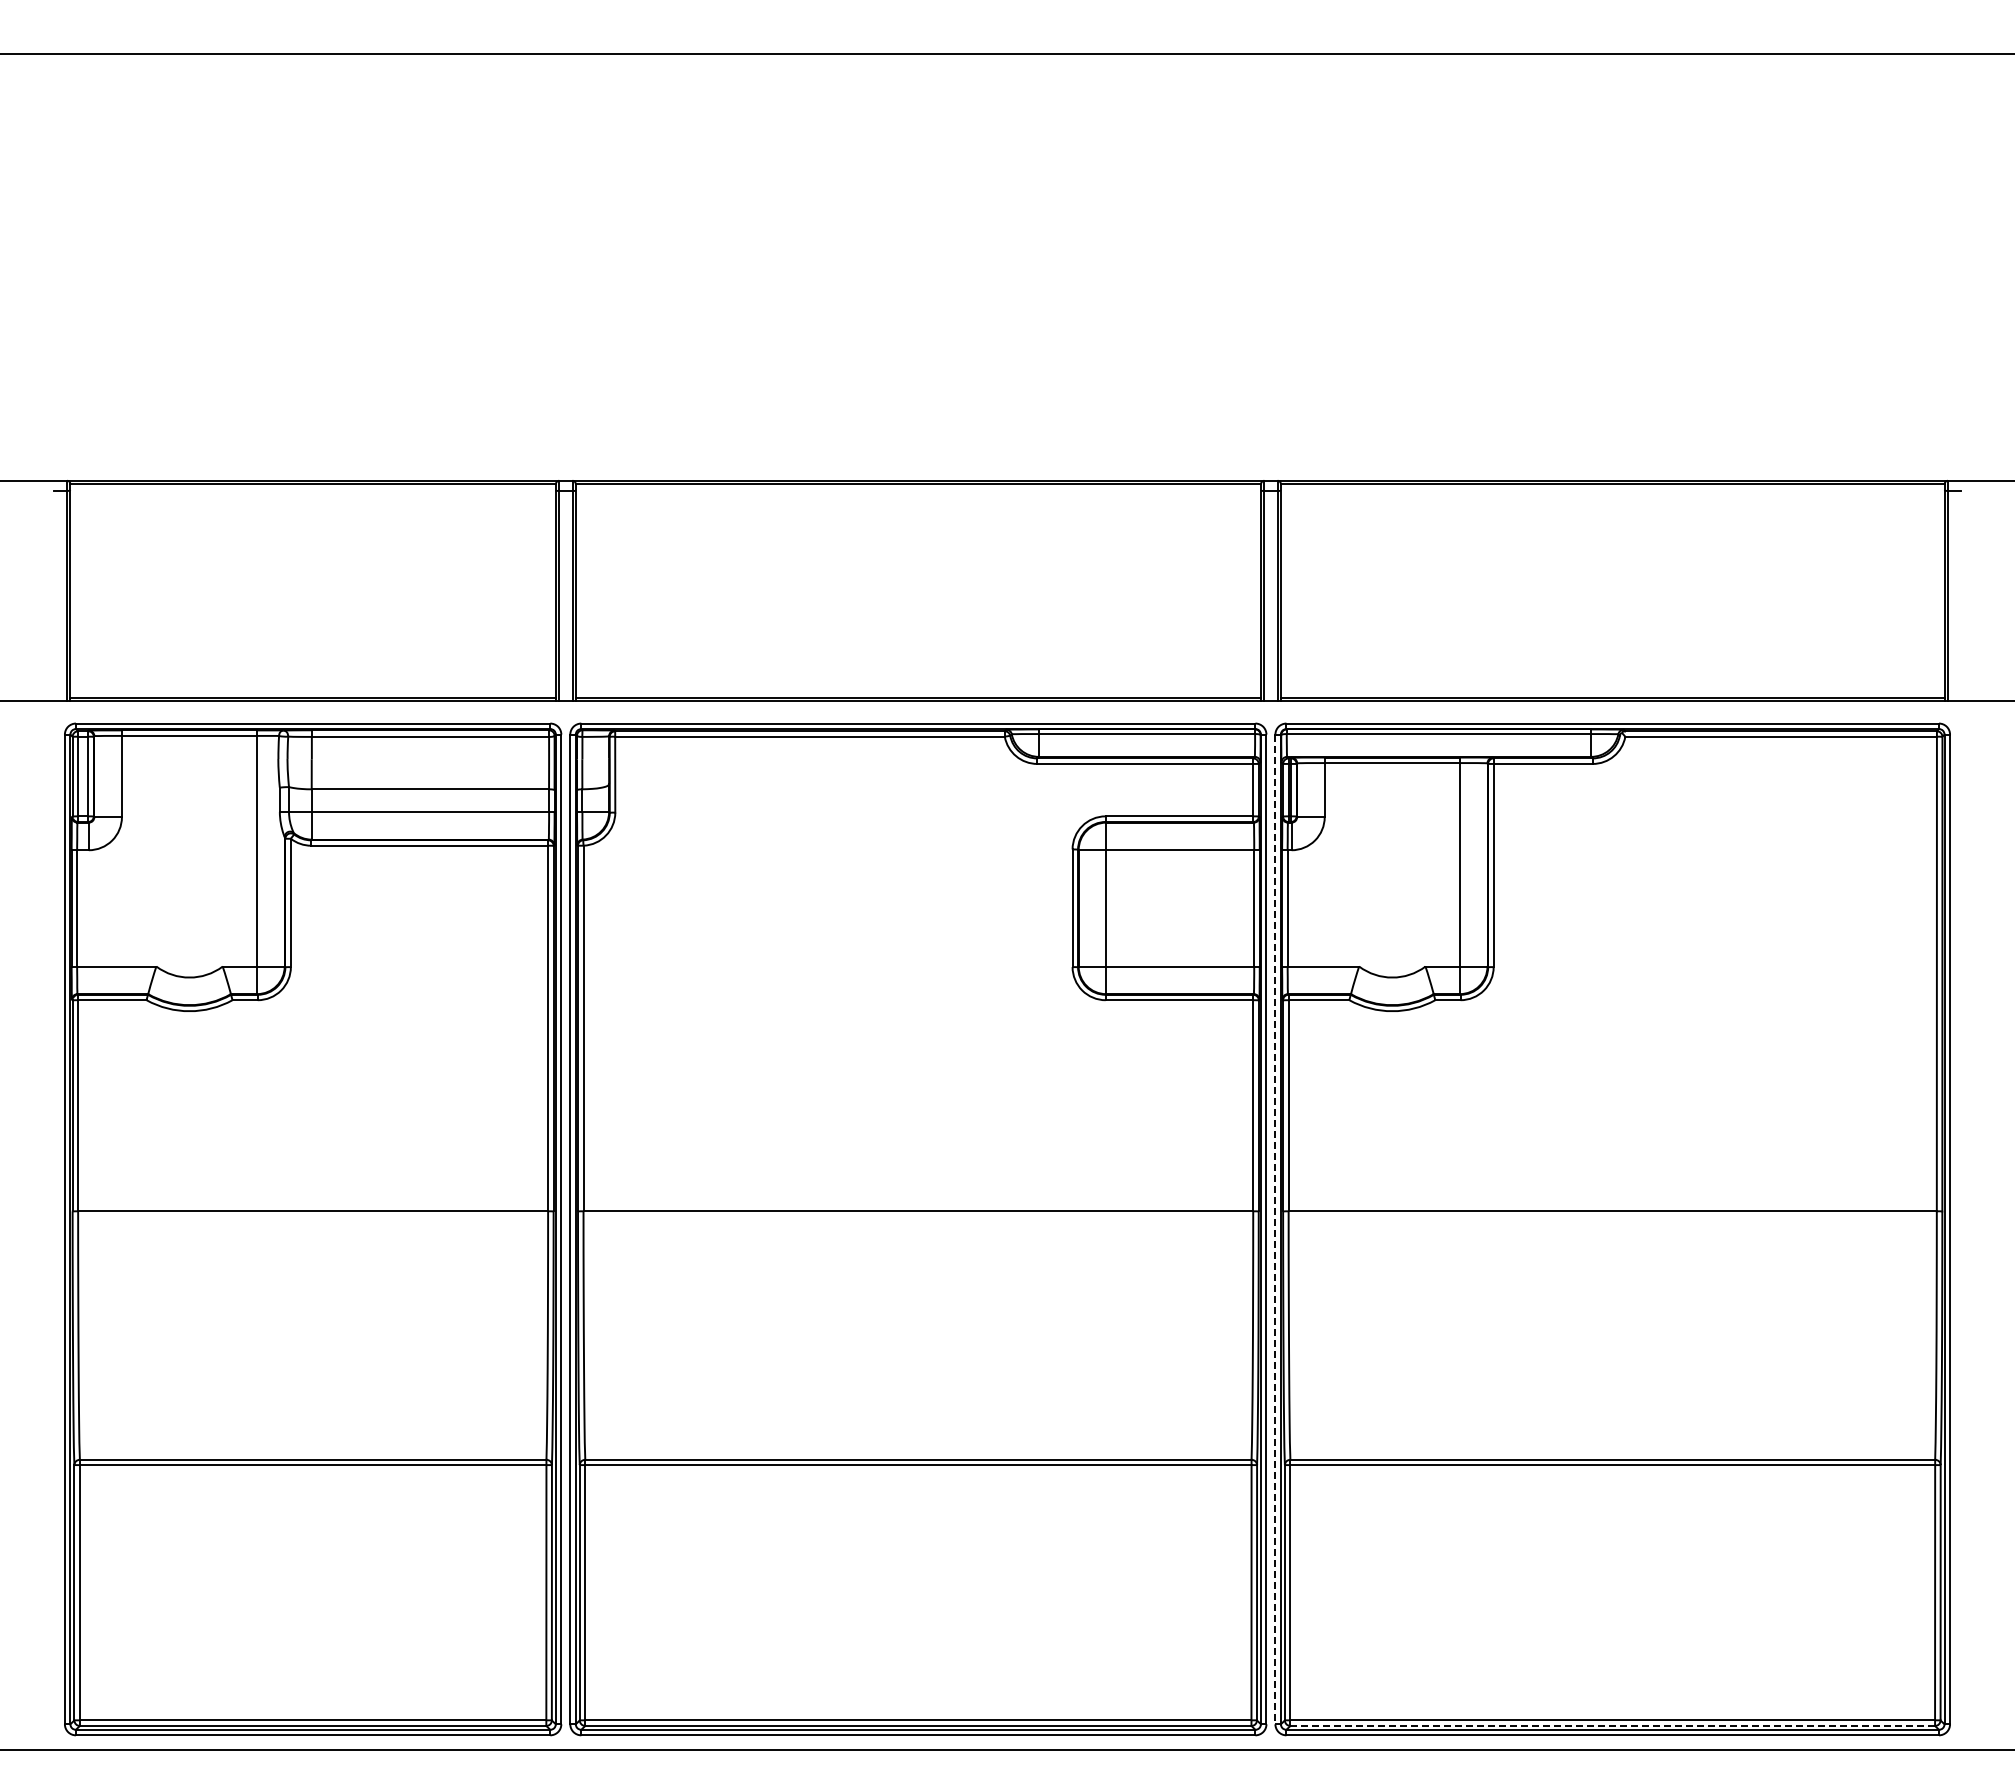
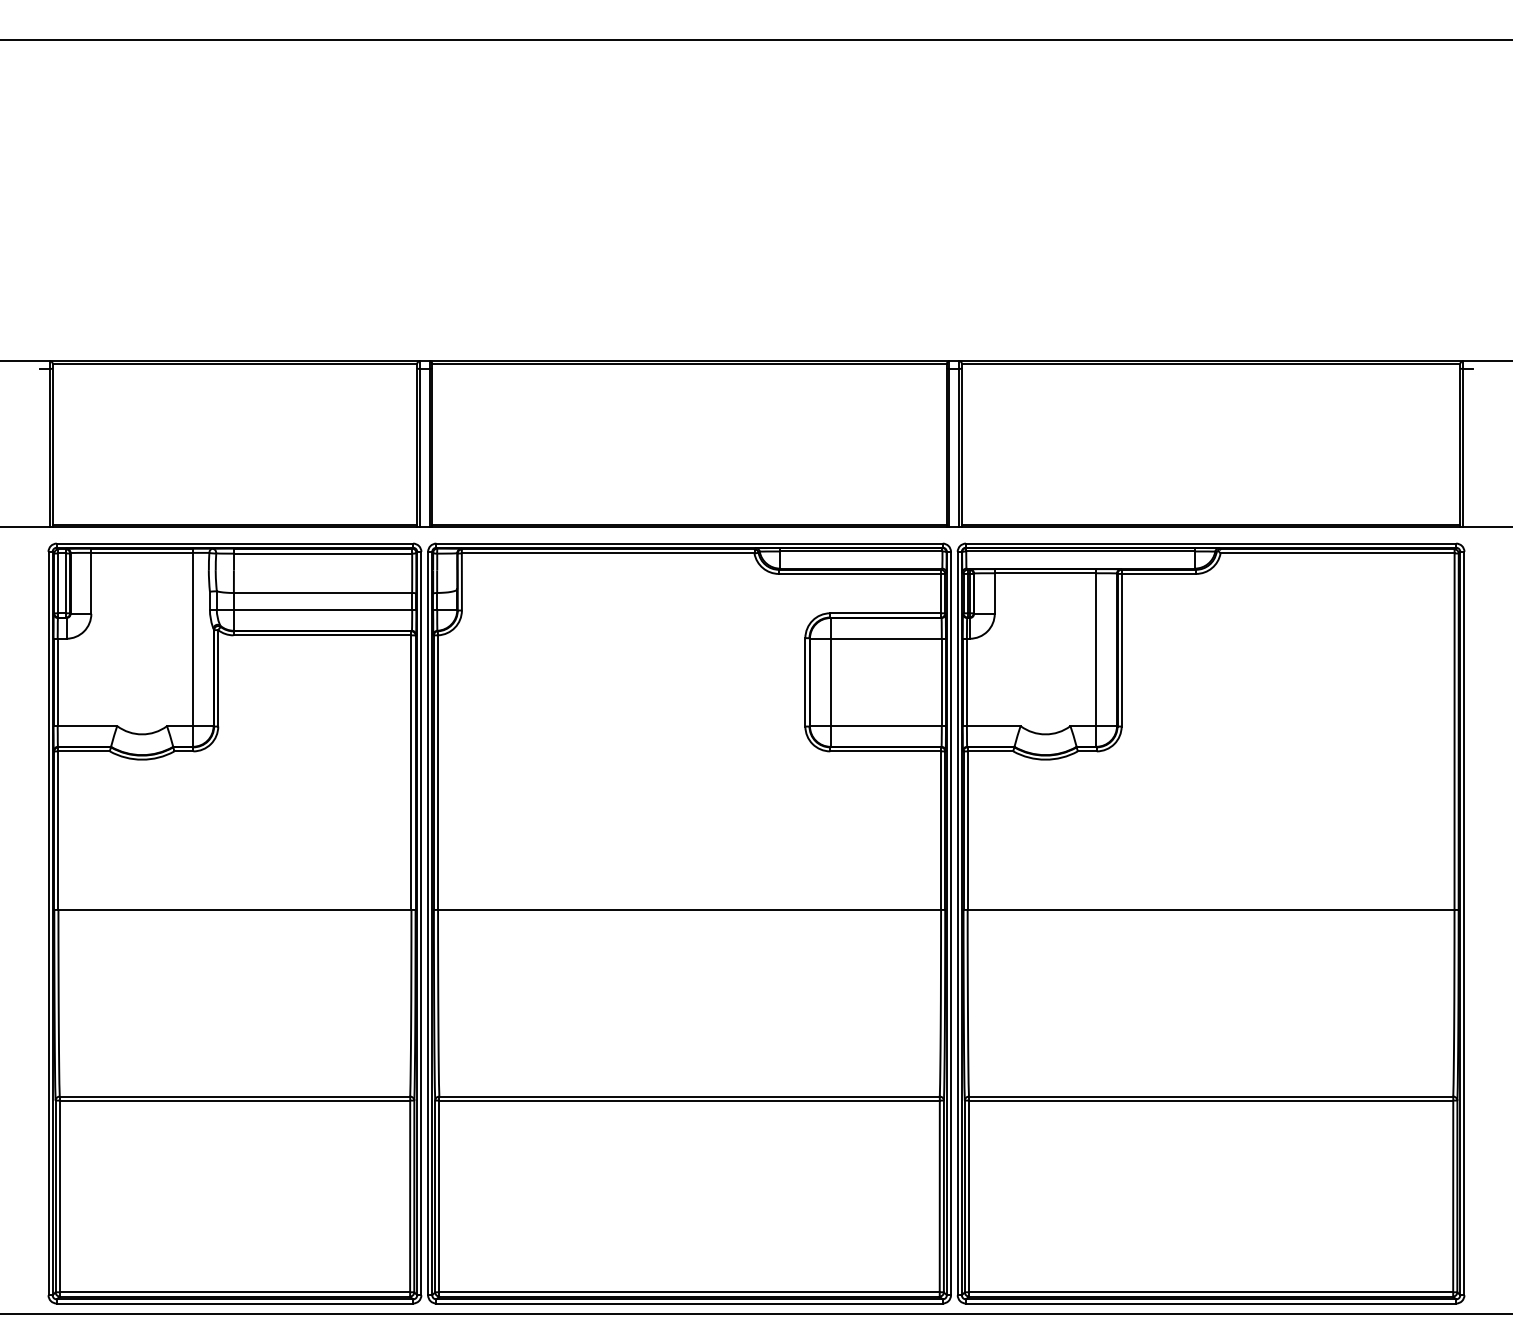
line: (1275, 1229) -> (957, 923), dashed -> solid
line: (1612, 1725) -> (1210, 1296), dashed -> solid

